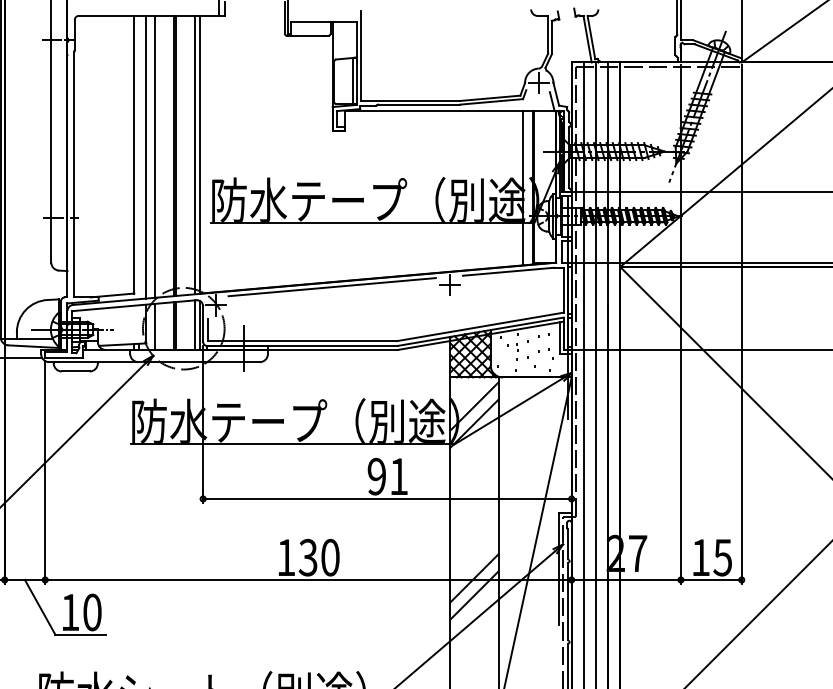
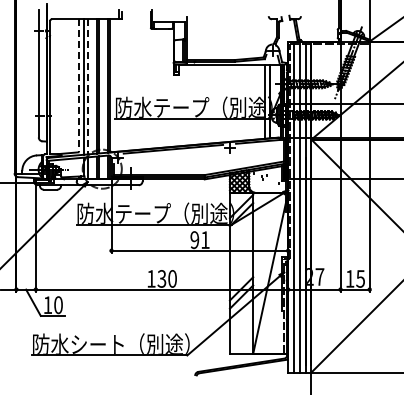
line: (134, 154) -> (78, 85), solid -> dashed
line: (155, 156) -> (88, 86), solid -> dashed

